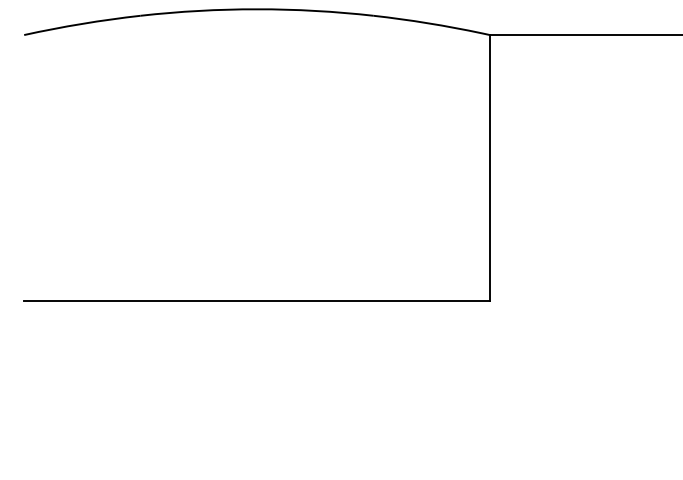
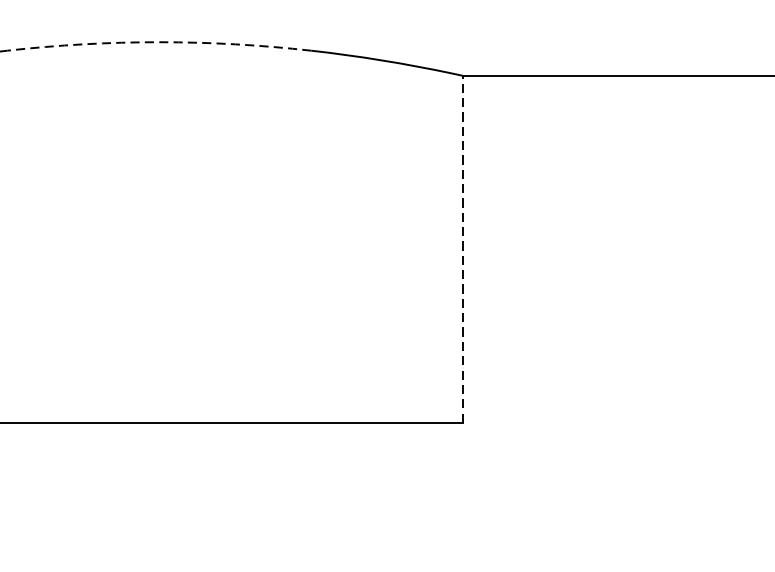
arc: (257, 9) -> (159, 42), solid -> dashed
line: (489, 167) -> (462, 248), solid -> dashed

